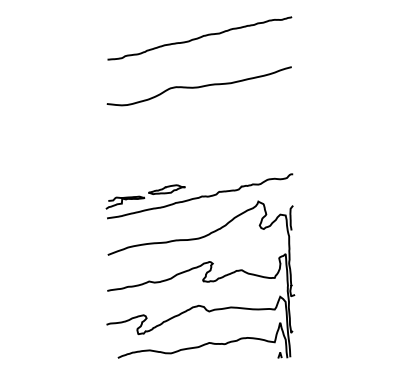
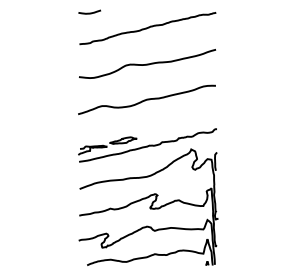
curve: (121, 17) -> (89, 12), added
curve: (198, 134) -> (146, 99), added

